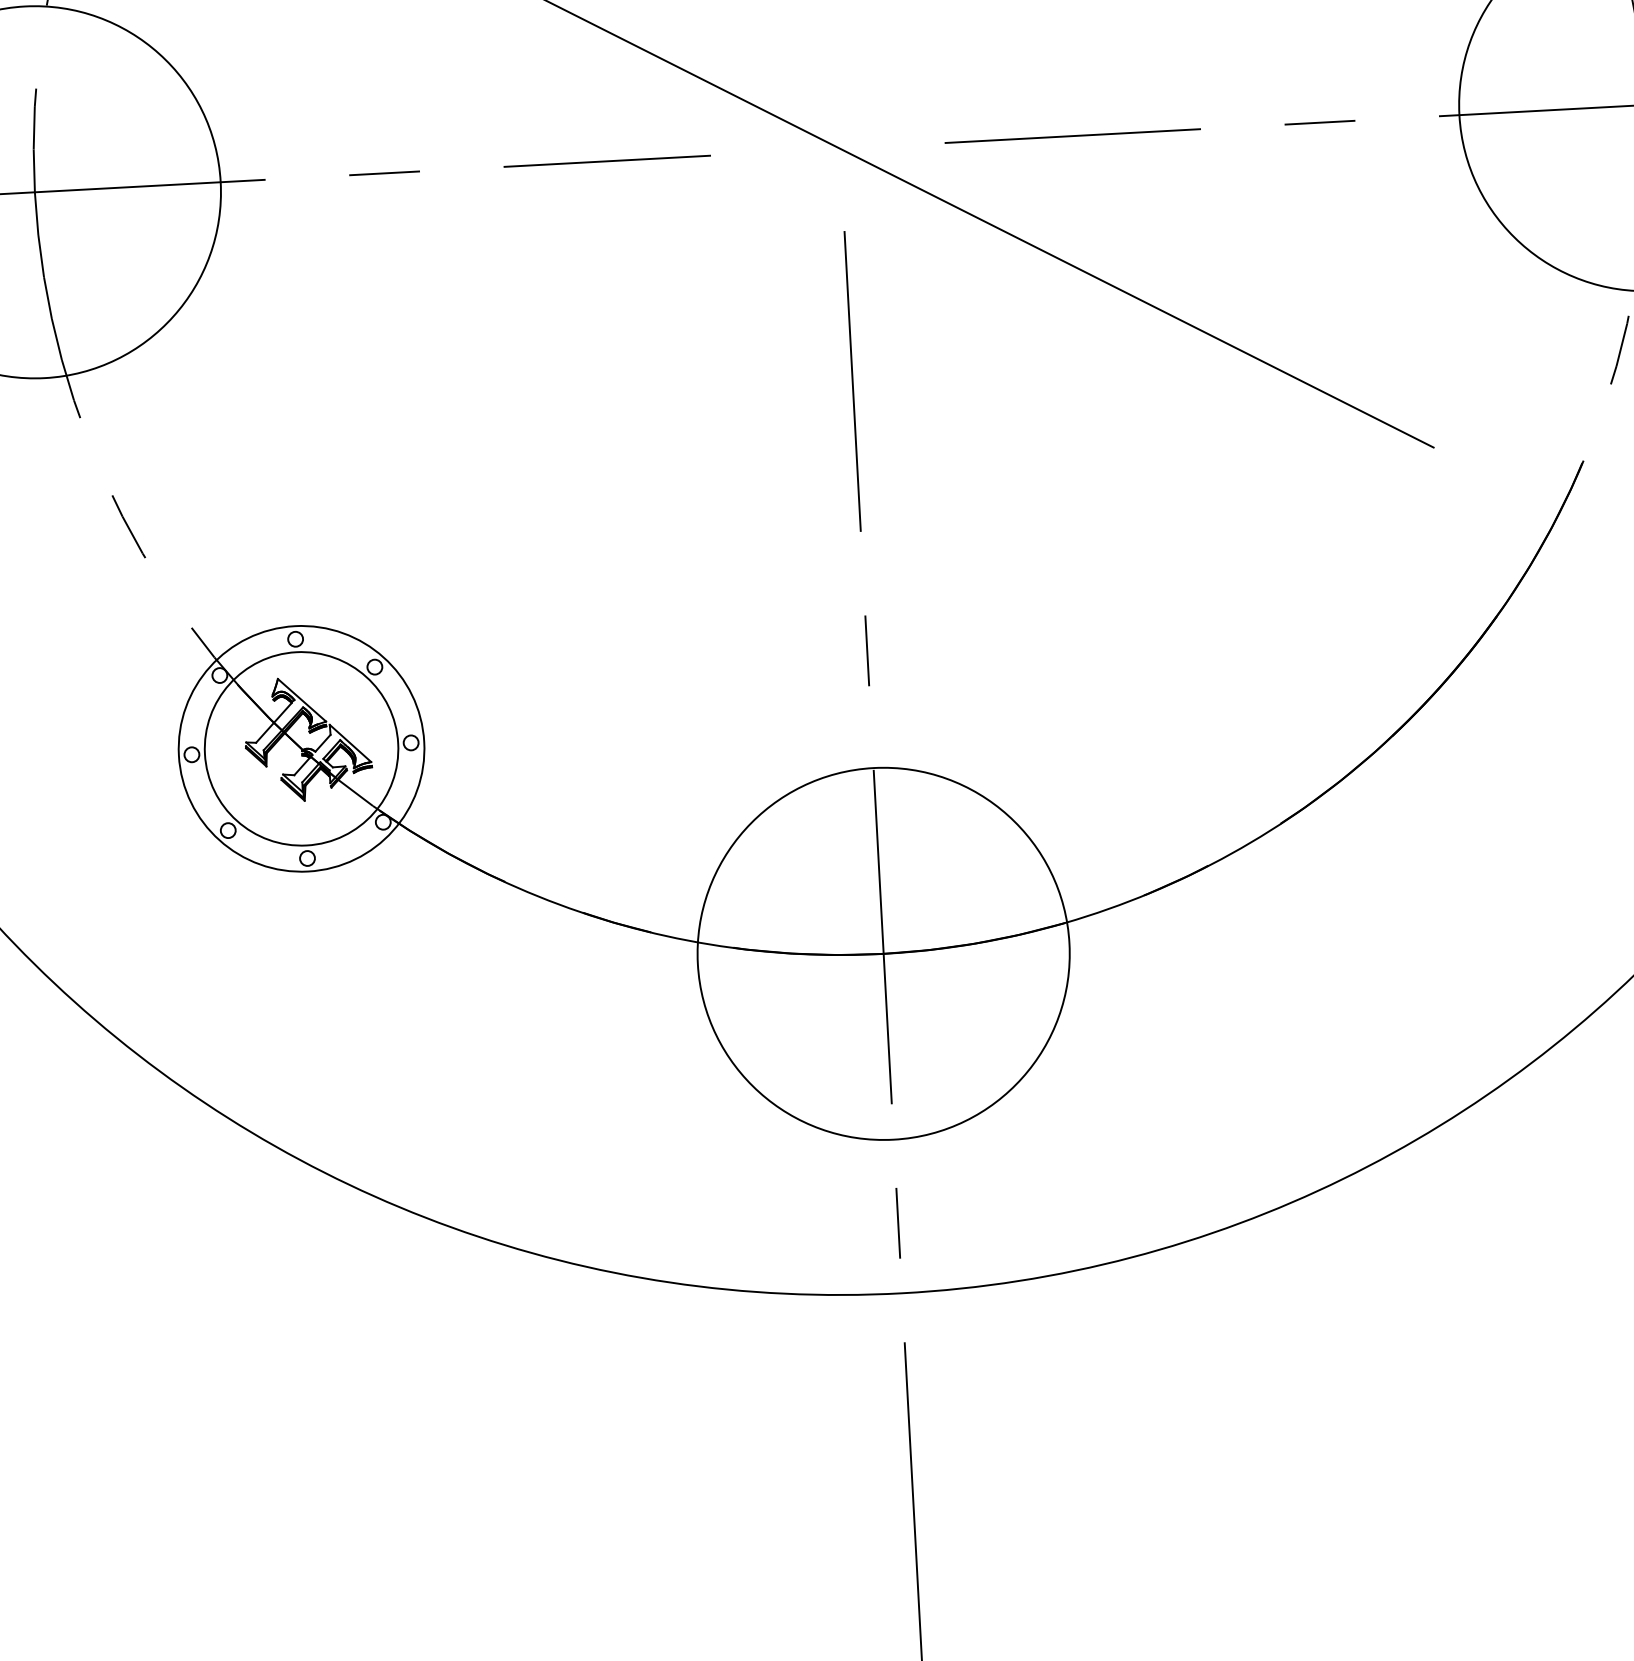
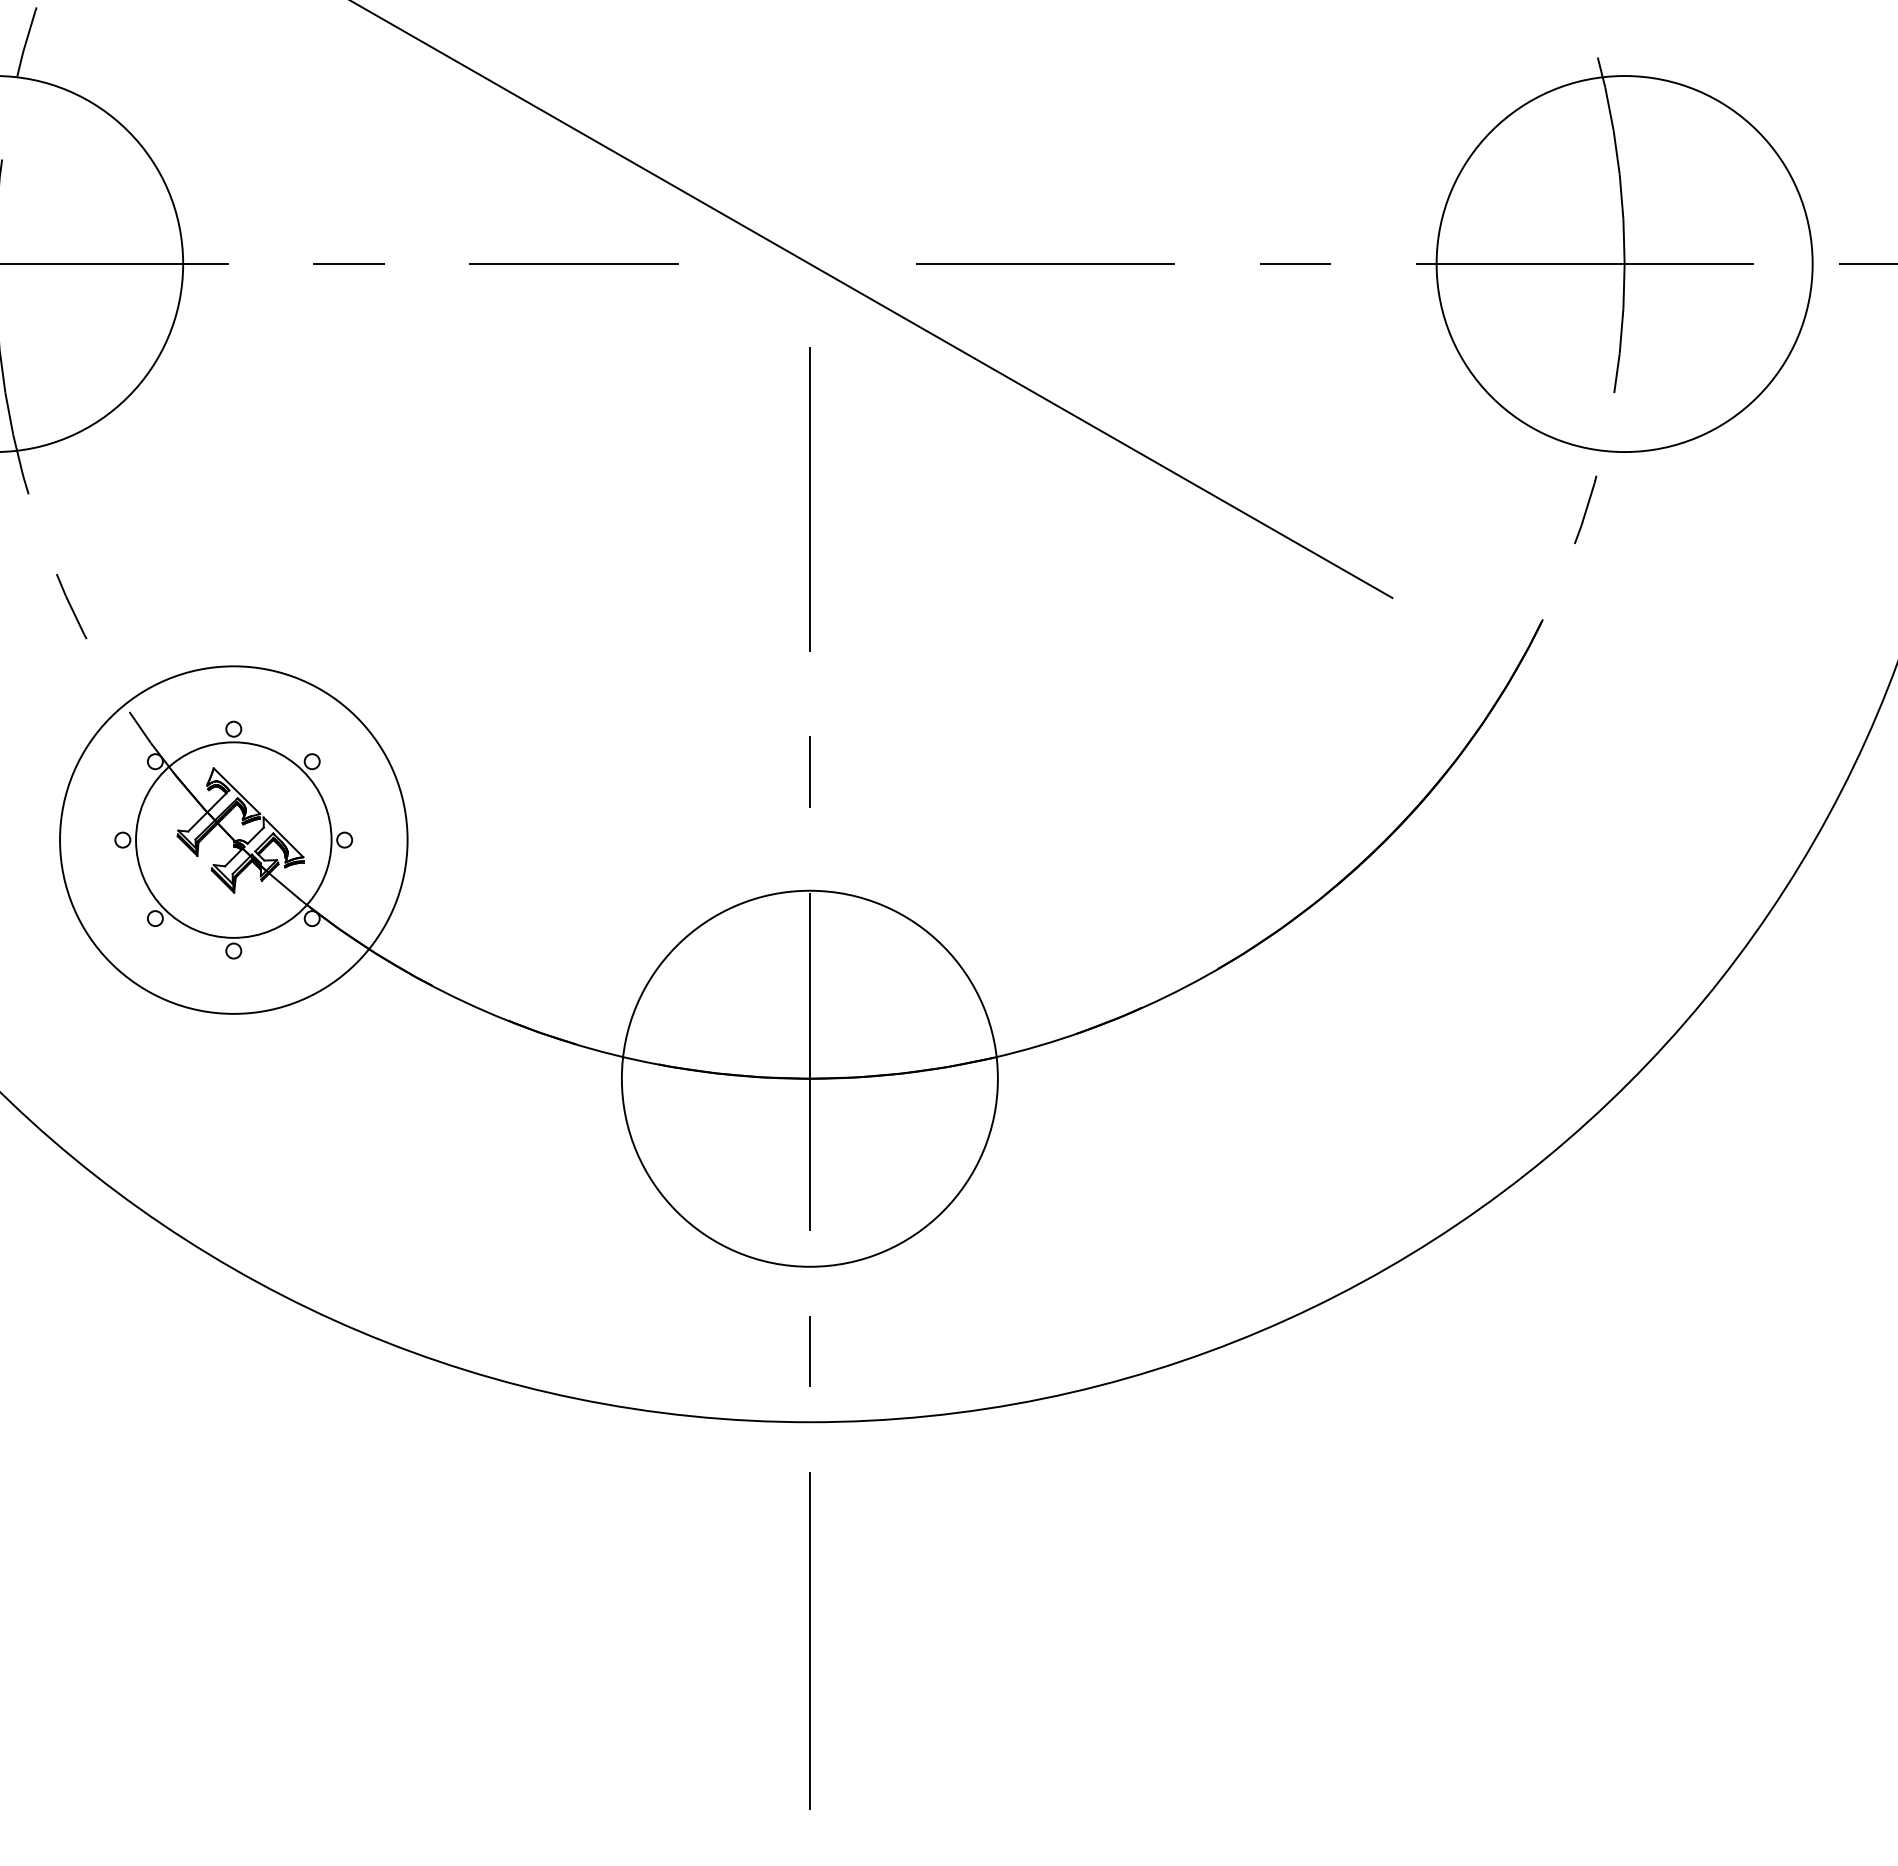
circle: (301, 749) -> (233, 840), size x1.4

